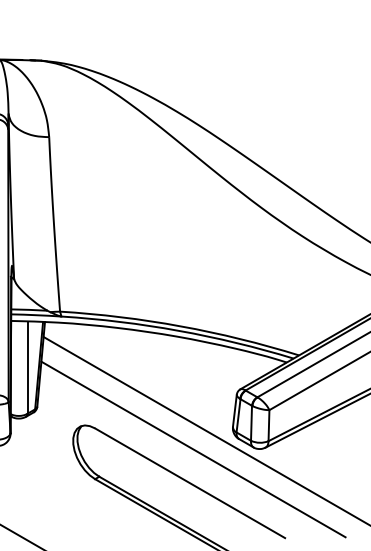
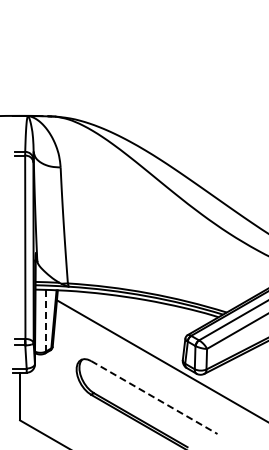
line: (27, 367) -> (46, 320), solid -> dashed
line: (193, 448) -> (156, 374), removed
line: (190, 483) -> (154, 397), solid -> dashed

